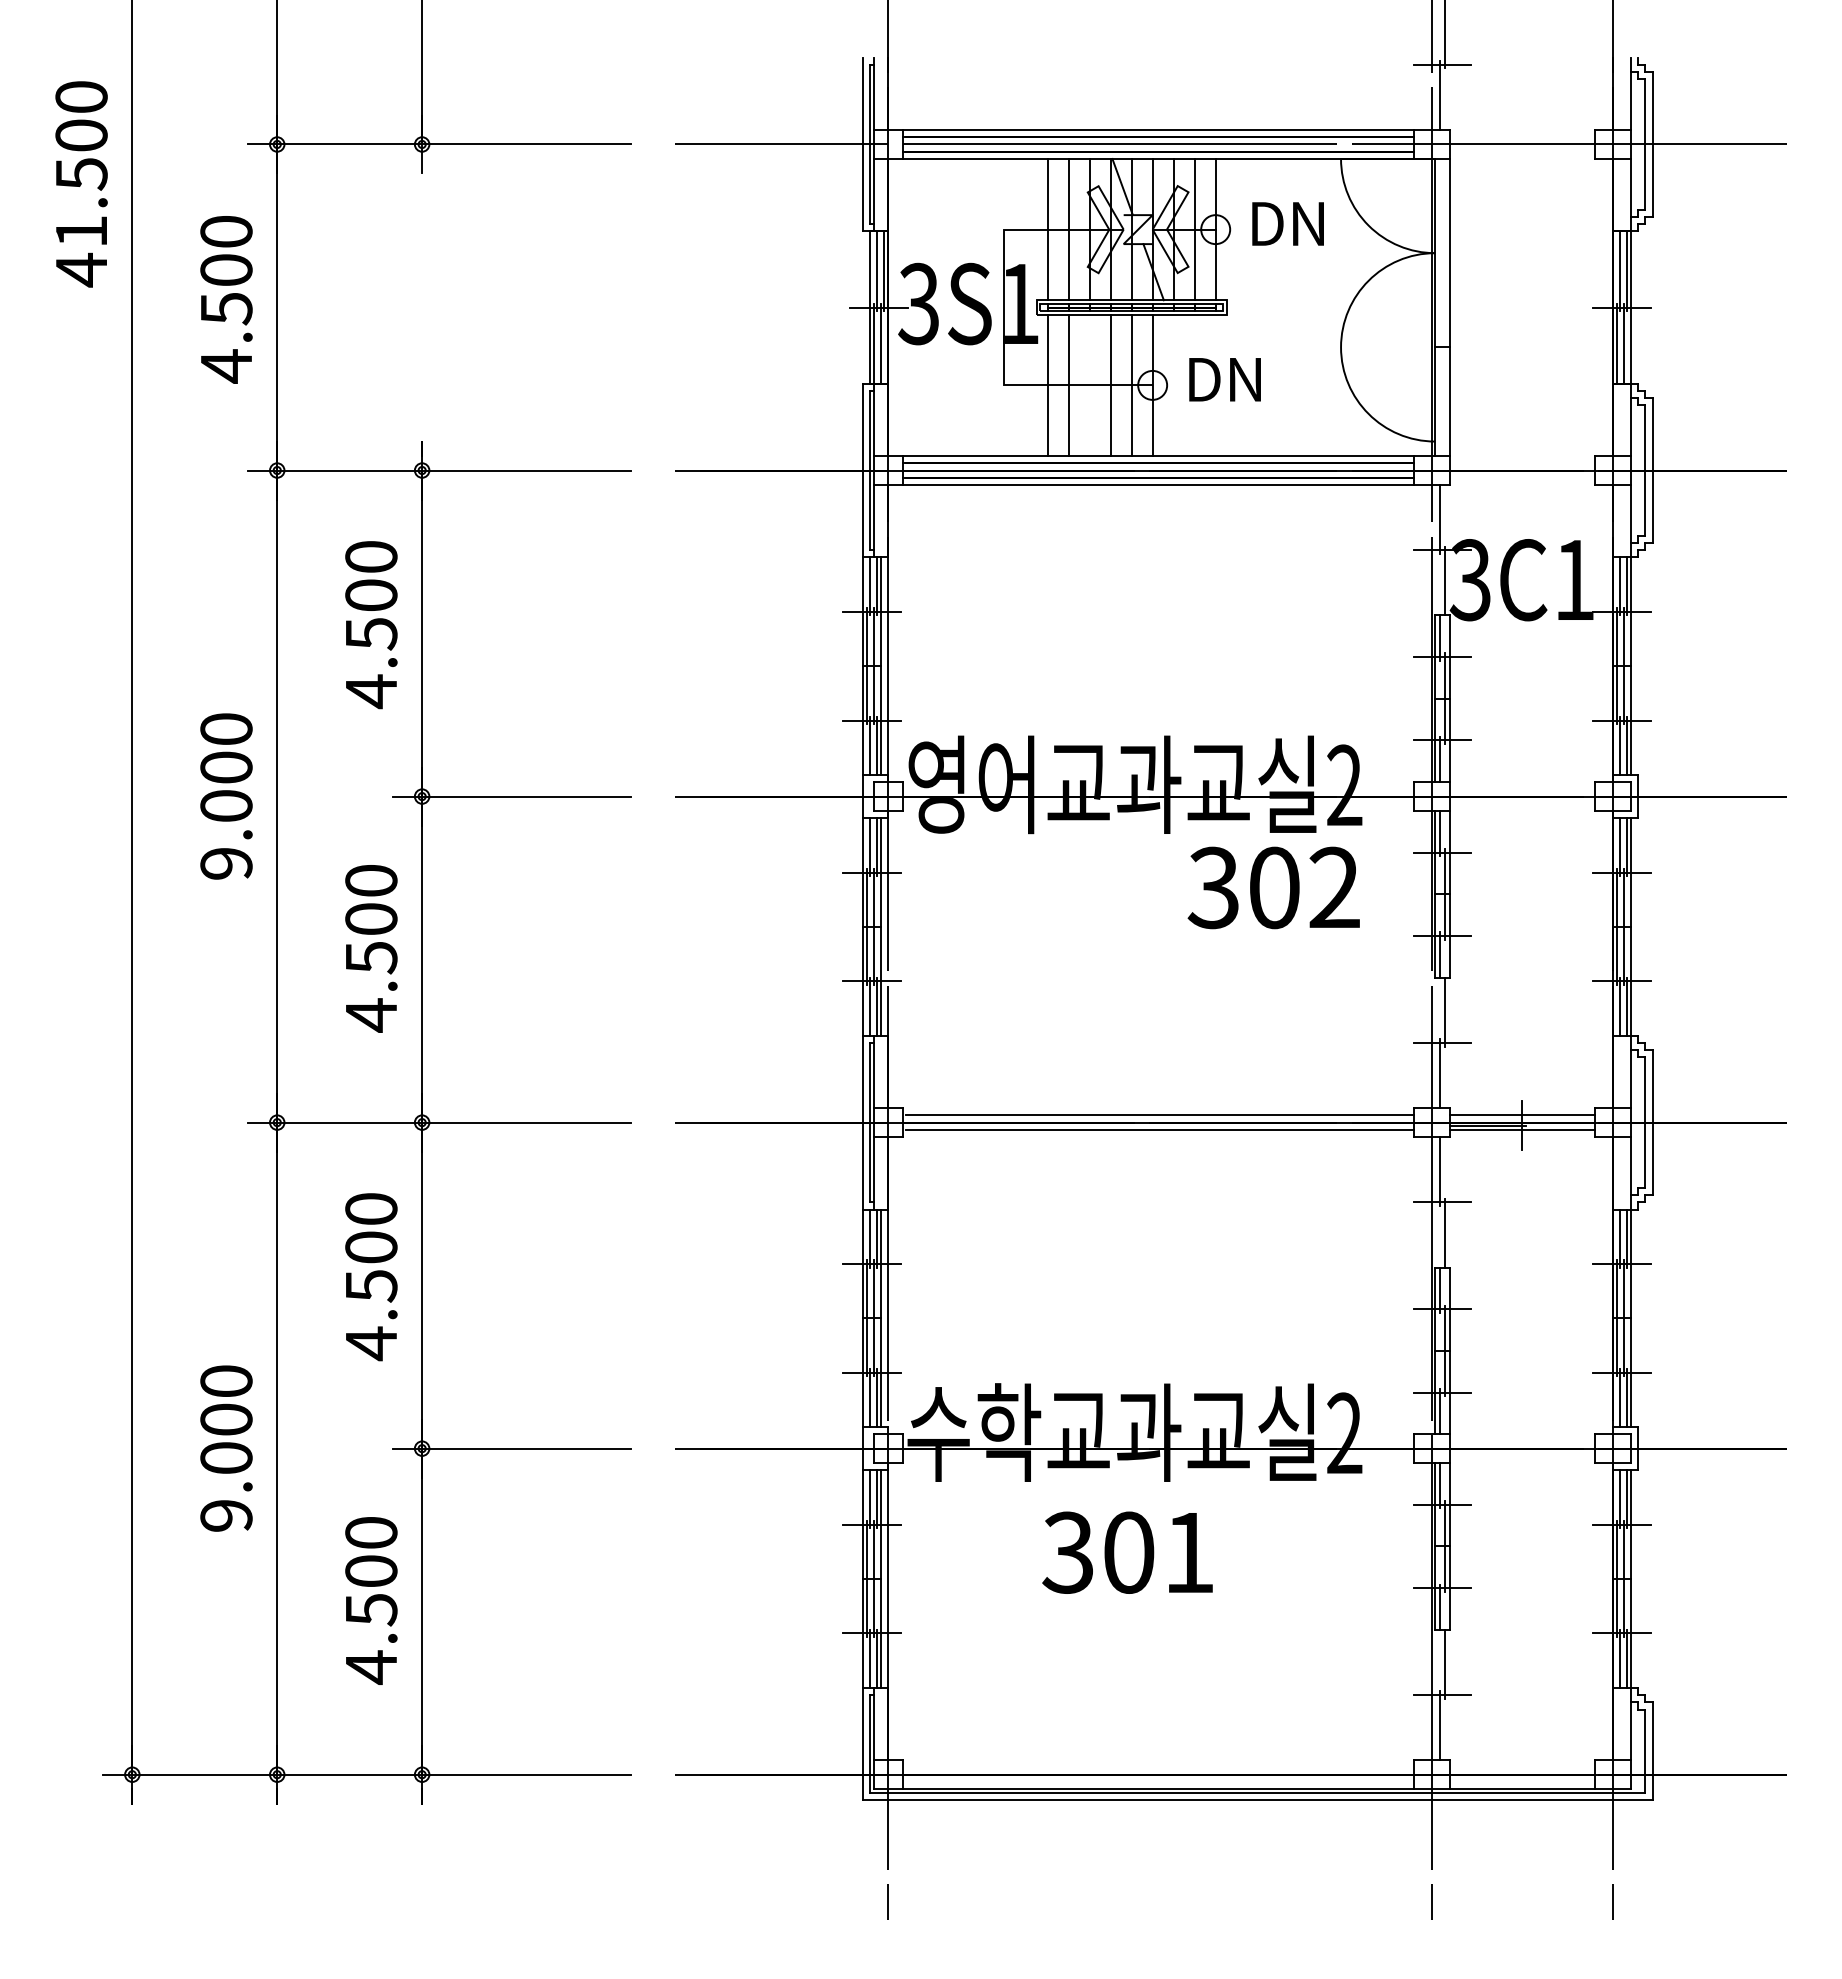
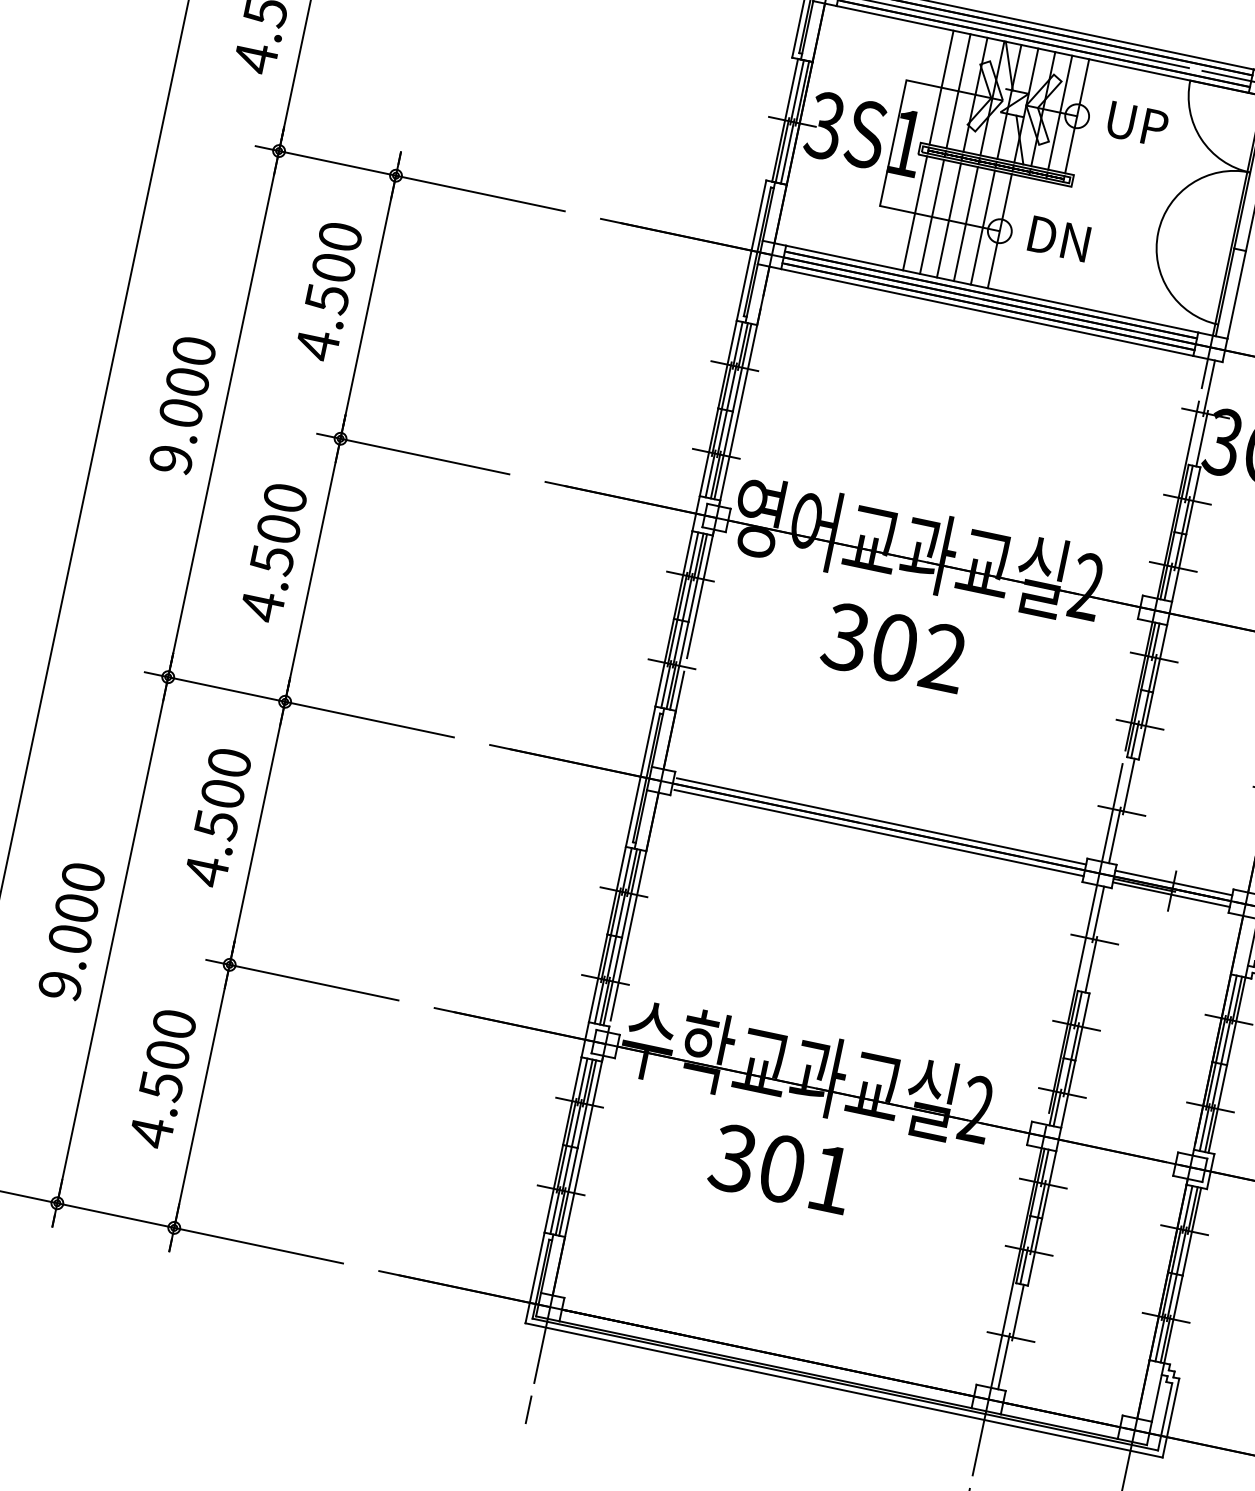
text: (1288, 224) -> (1136, 124), DN -> UP
line: (1089, 385) -> (948, 220), added
text: (1273, 887) -> (894, 647), moved

